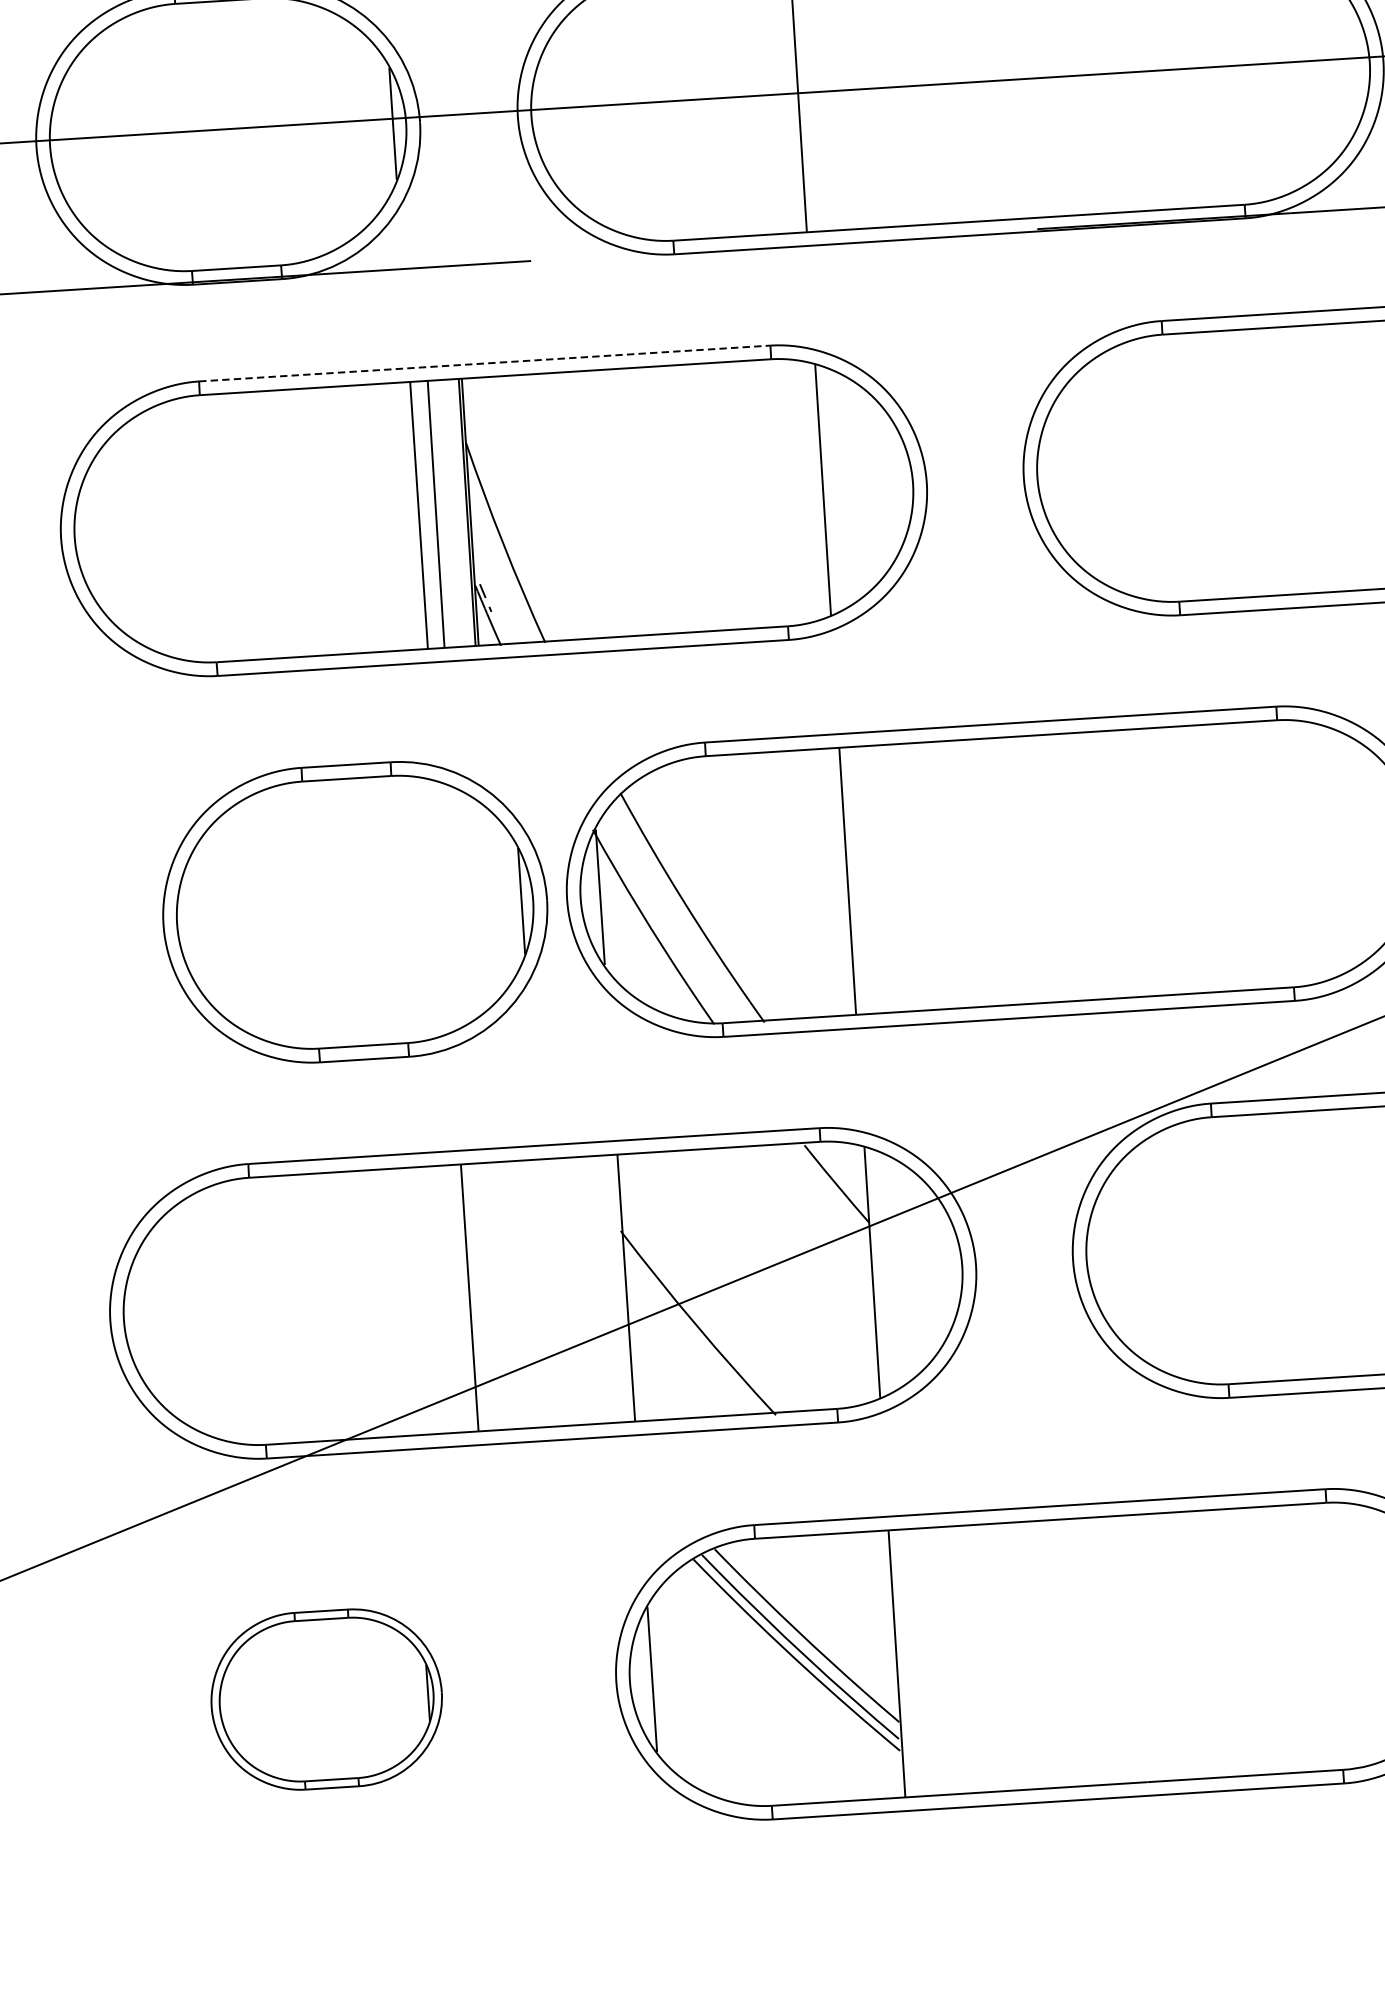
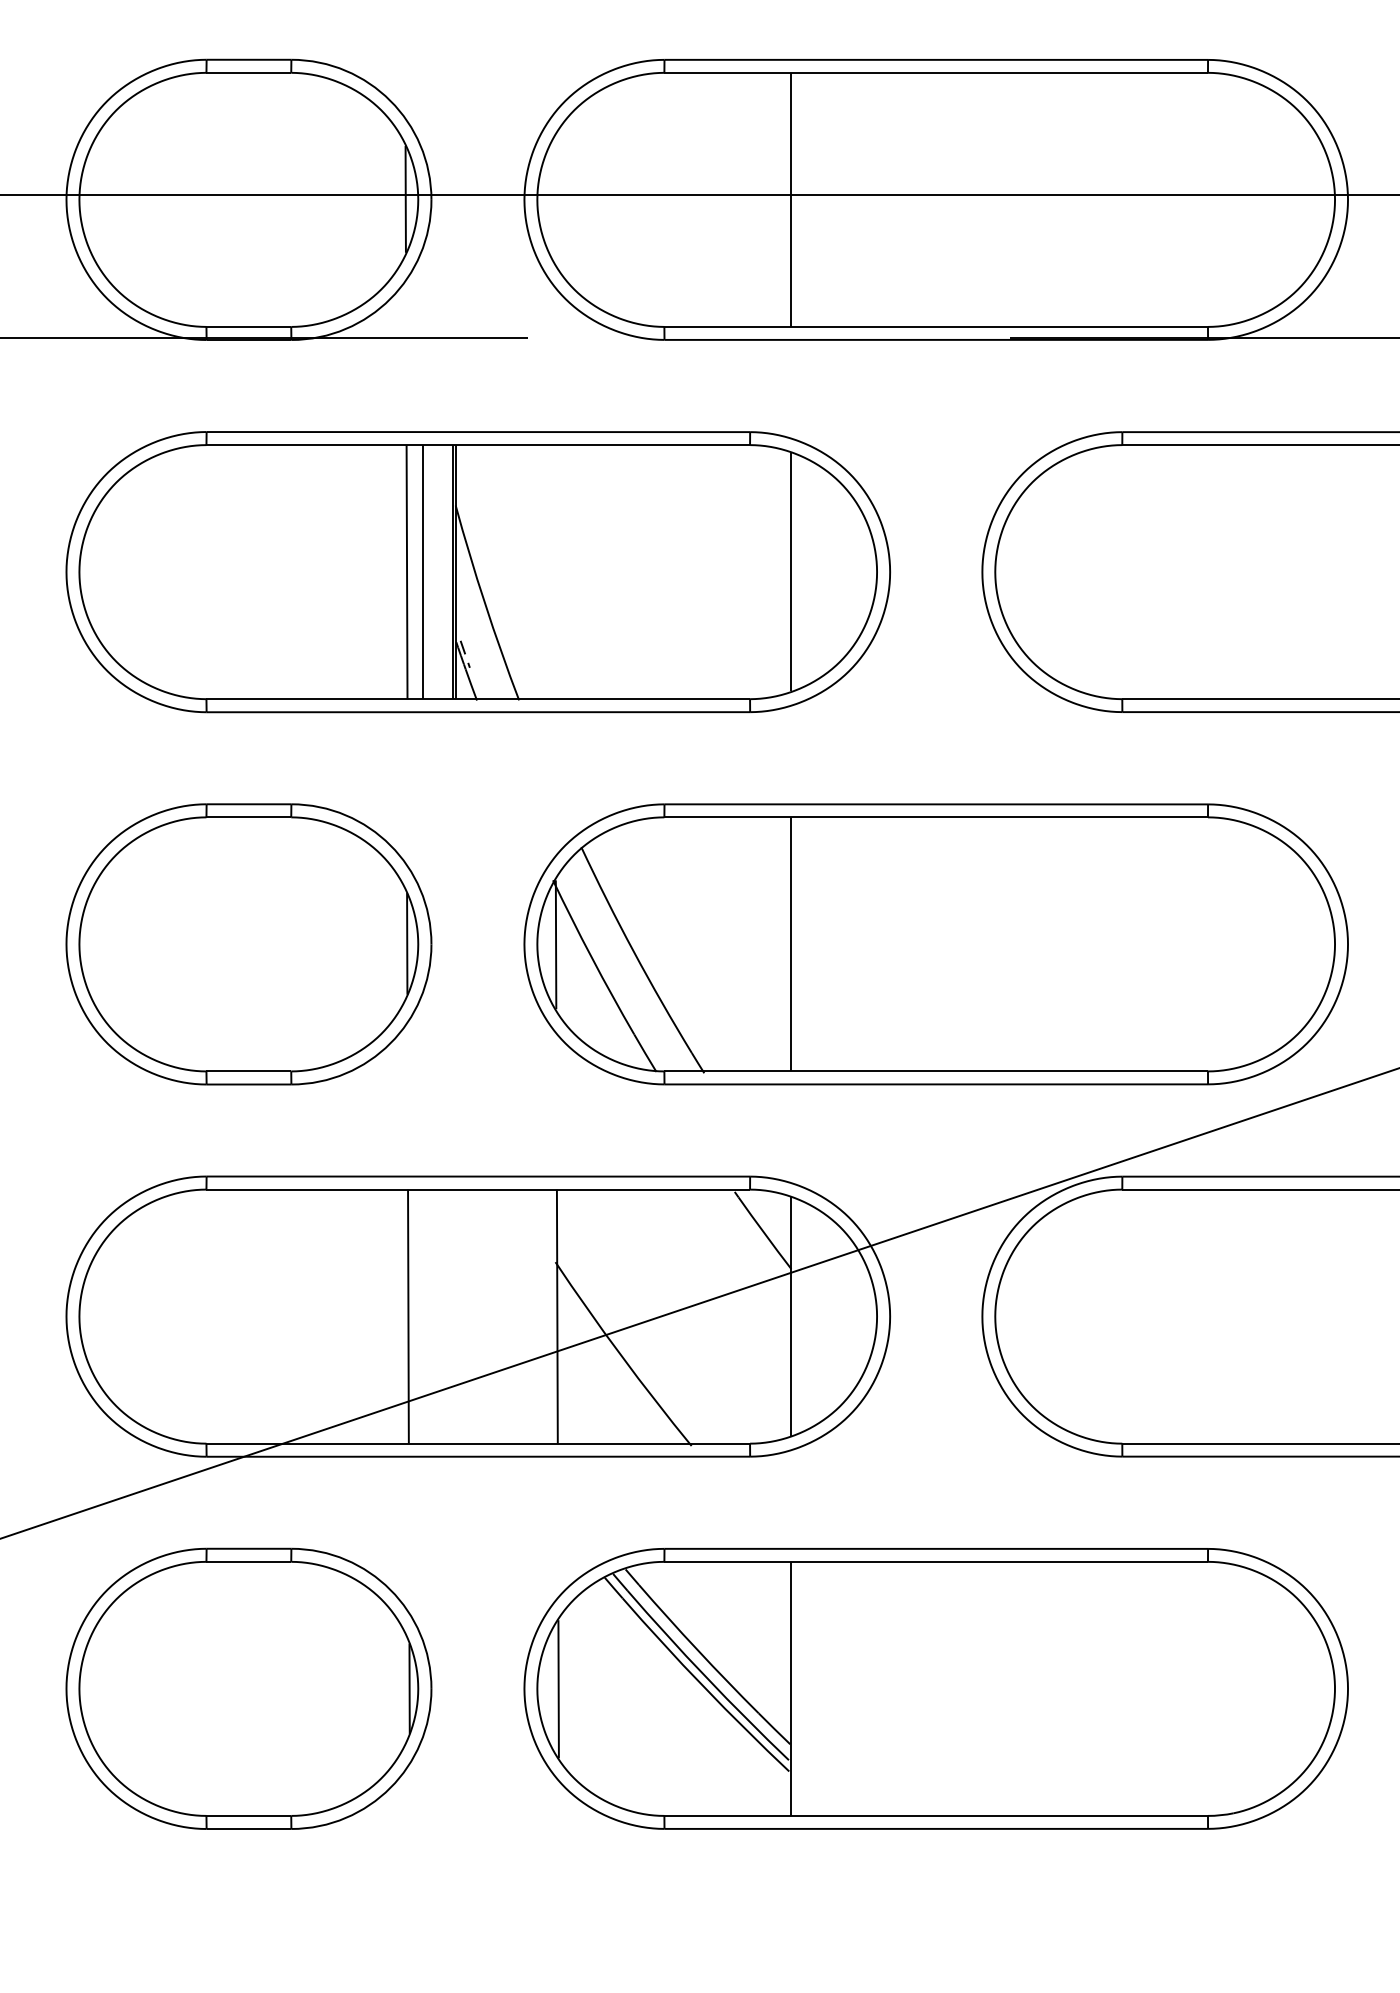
line: (484, 363) -> (478, 432), dashed -> solid
part: (354, 912) -> (248, 944), moved
part: (326, 1699) -> (248, 1688), size x1.67

